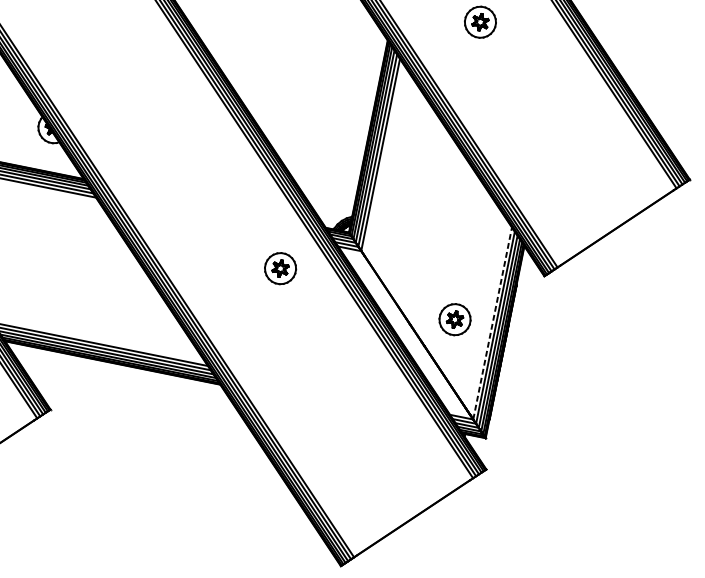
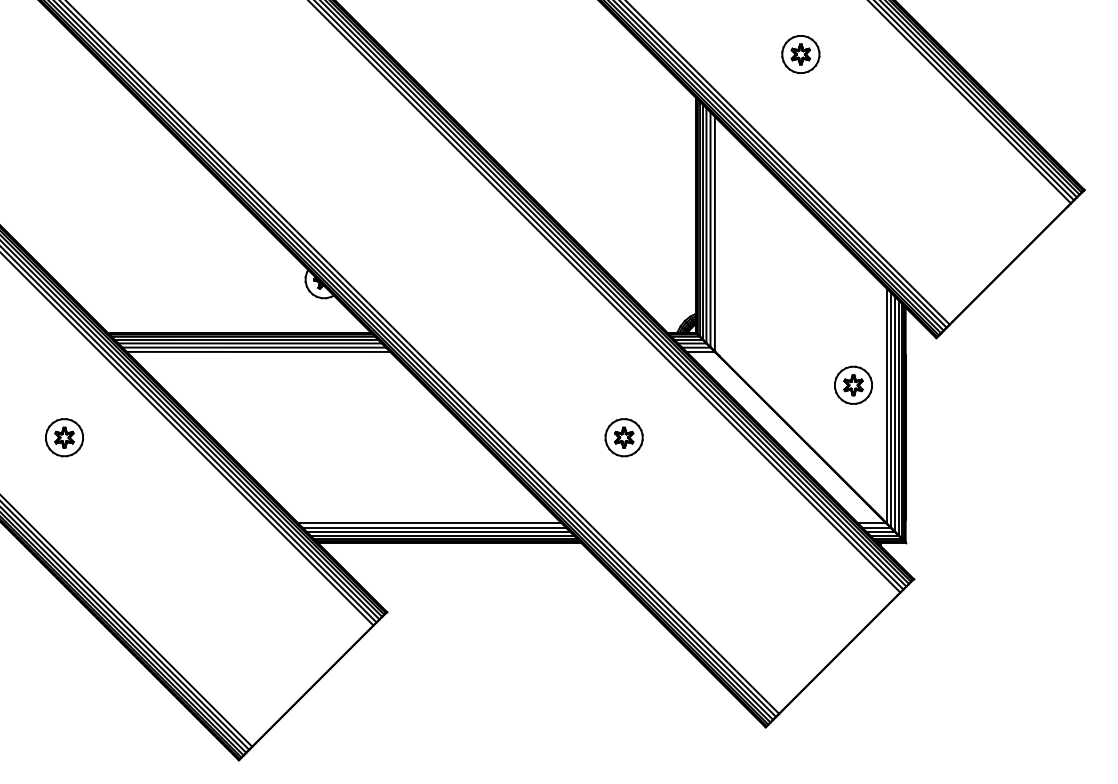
part: (280, 268) -> (623, 437), moved
part: (455, 318) -> (853, 384), moved
line: (492, 323) -> (886, 405), dashed -> solid

